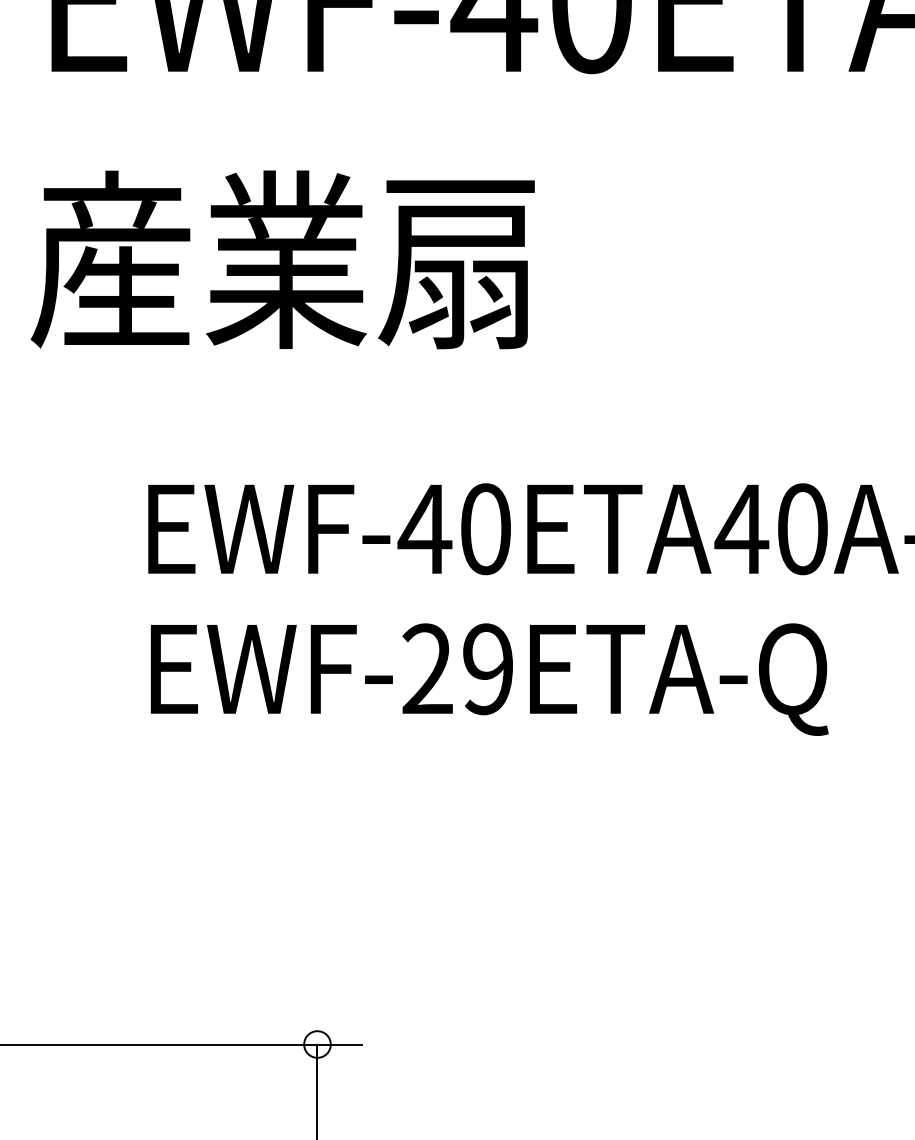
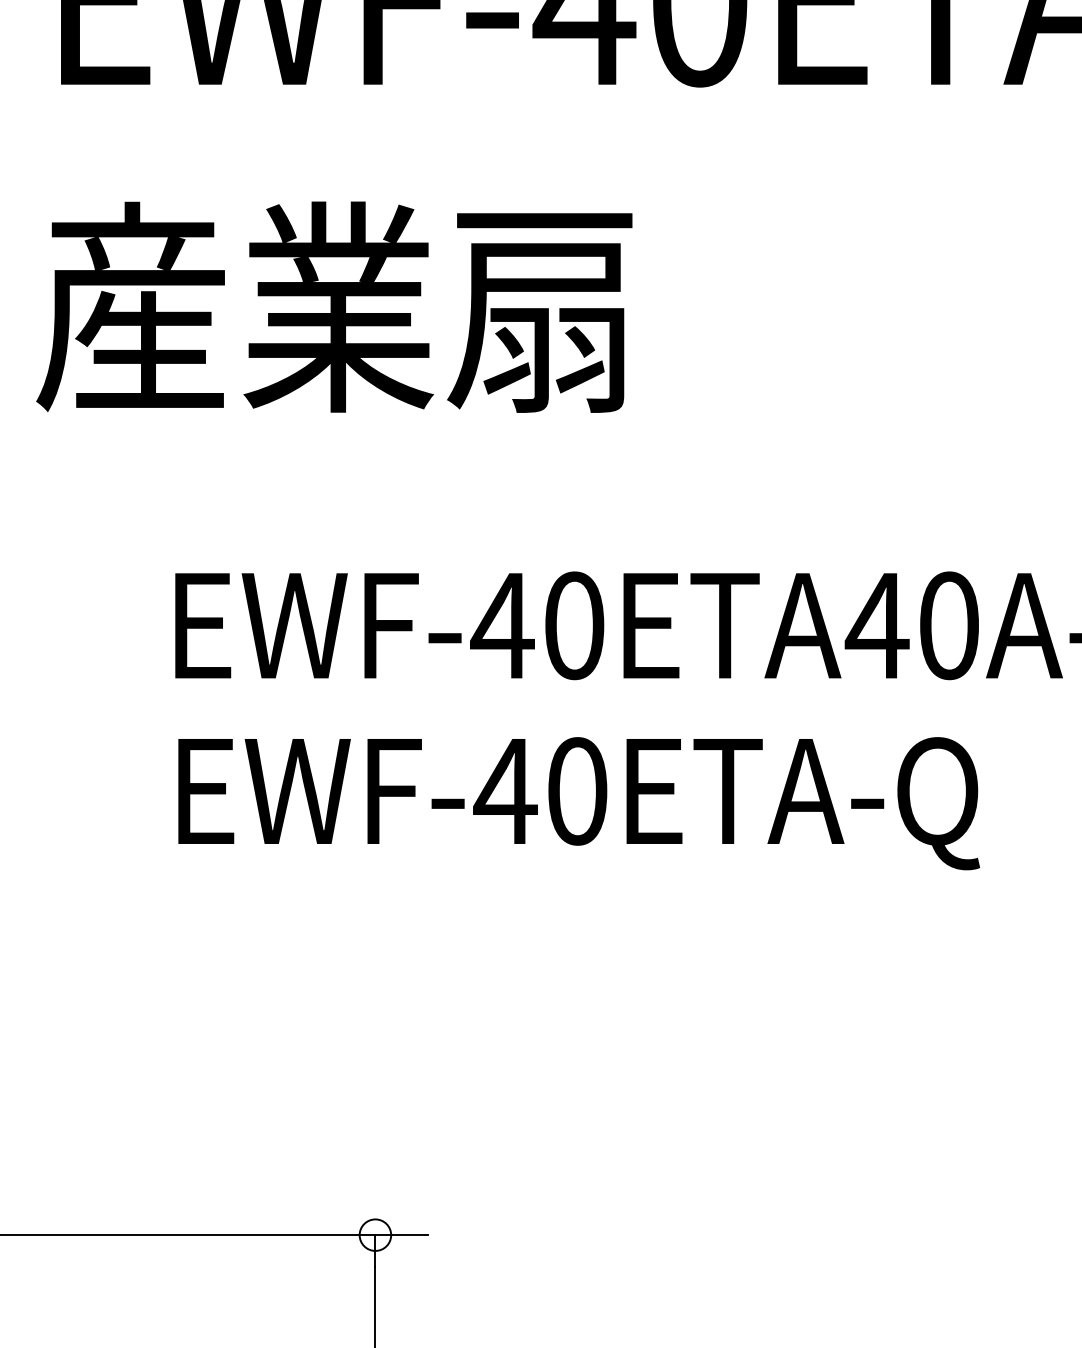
text: (456, 669) -> (539, 791), EWF-29ETA-Q -> EWF-40ETA-Q

